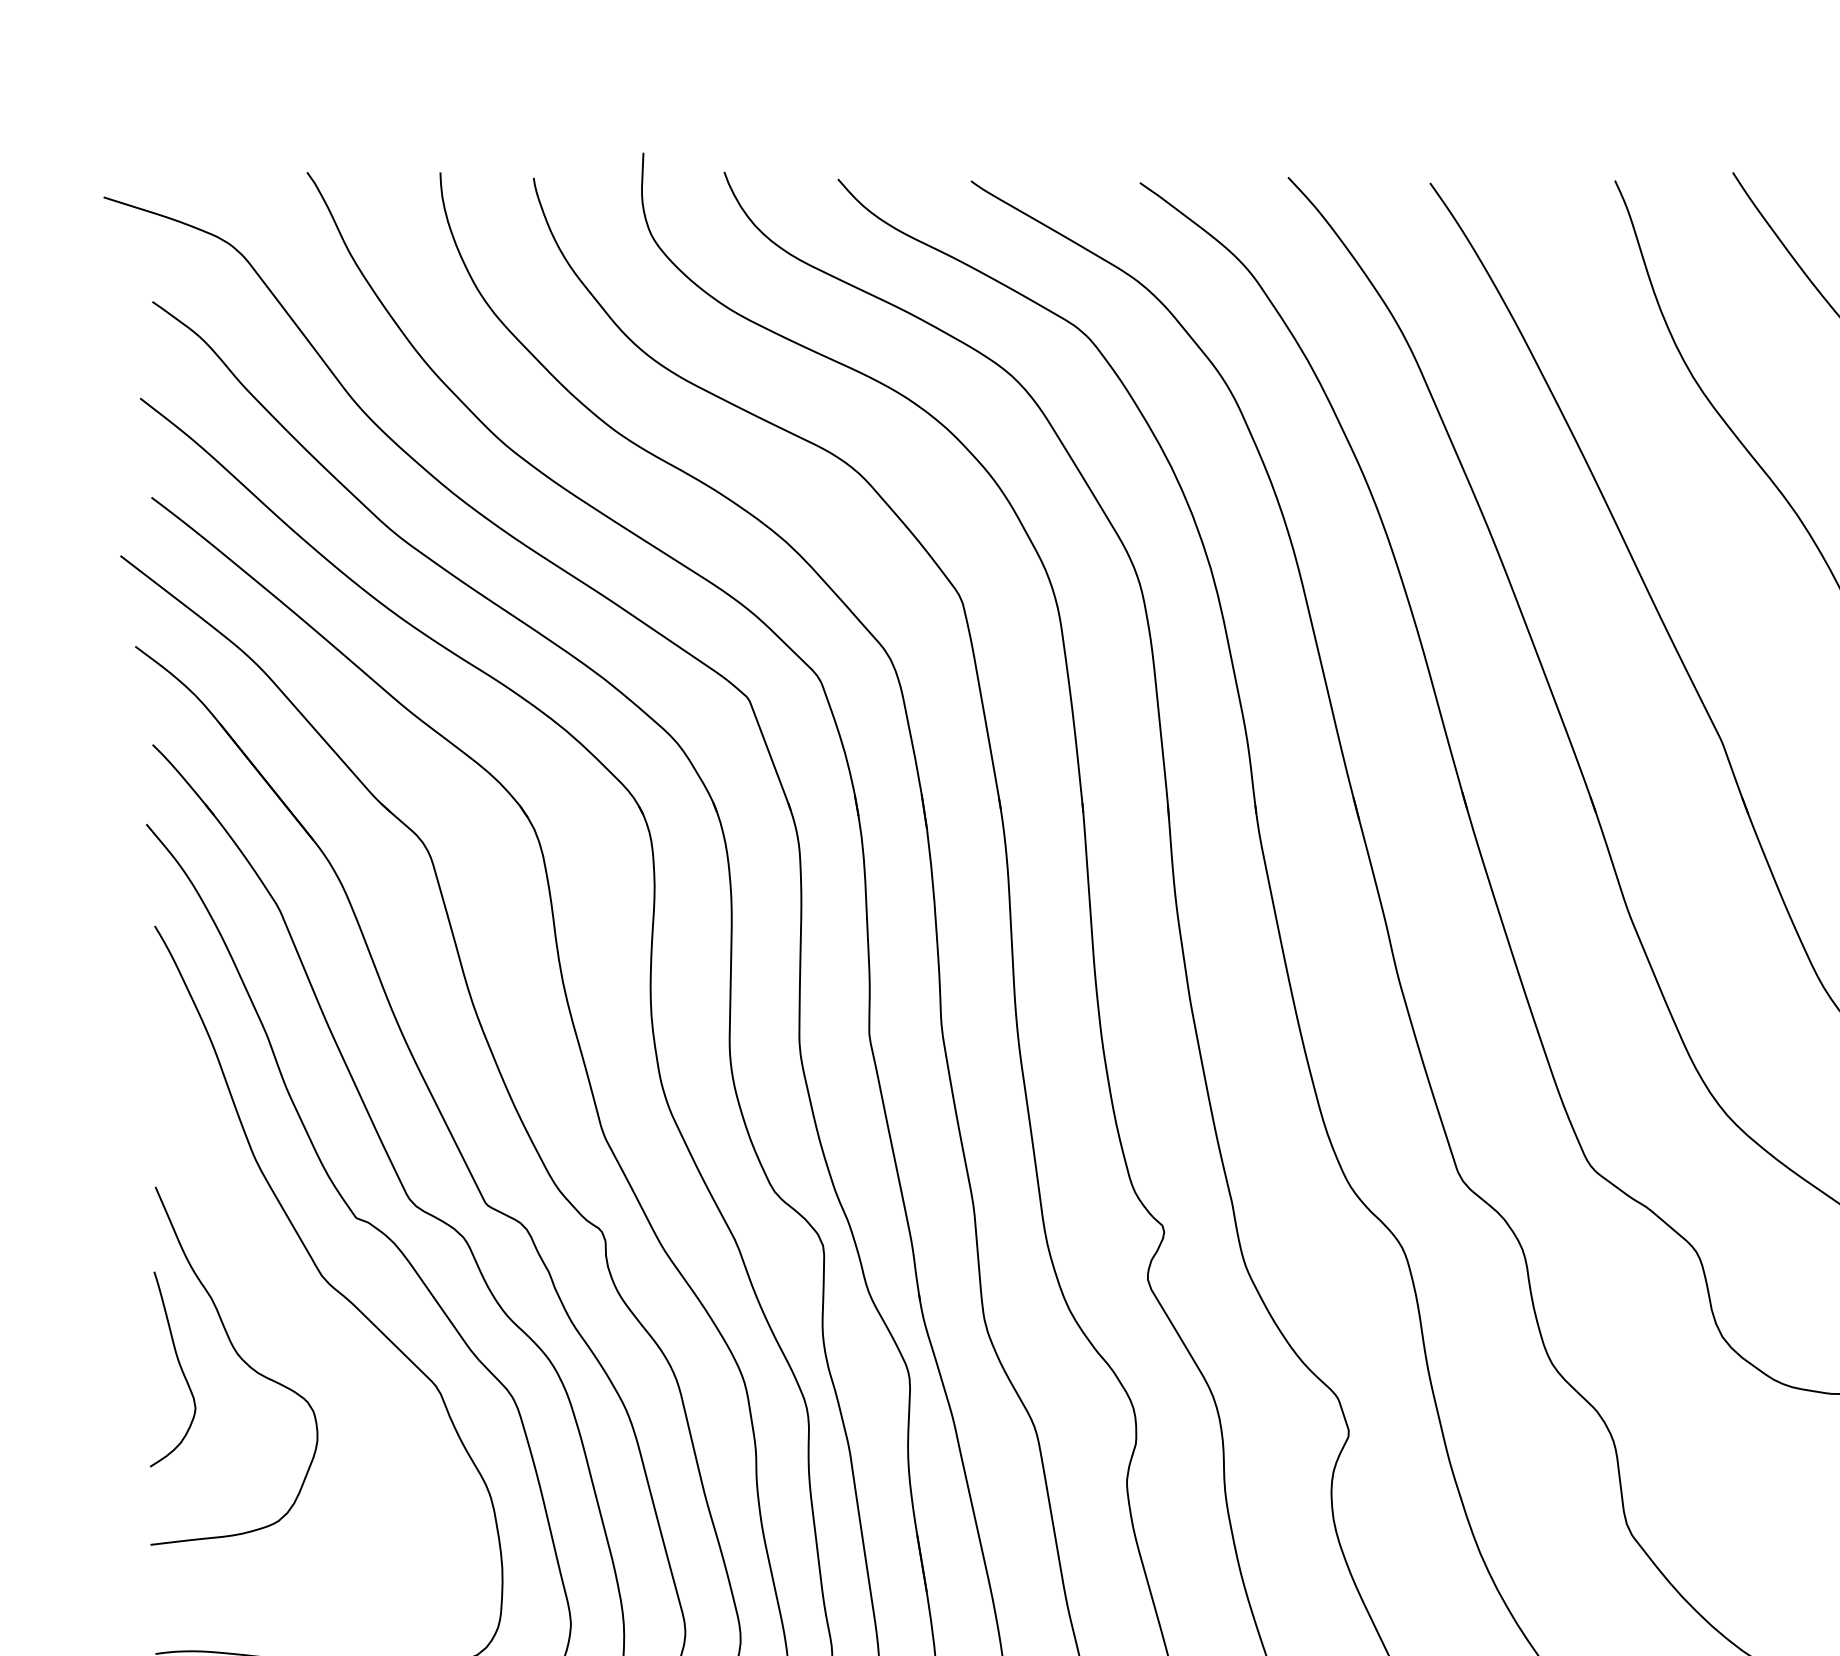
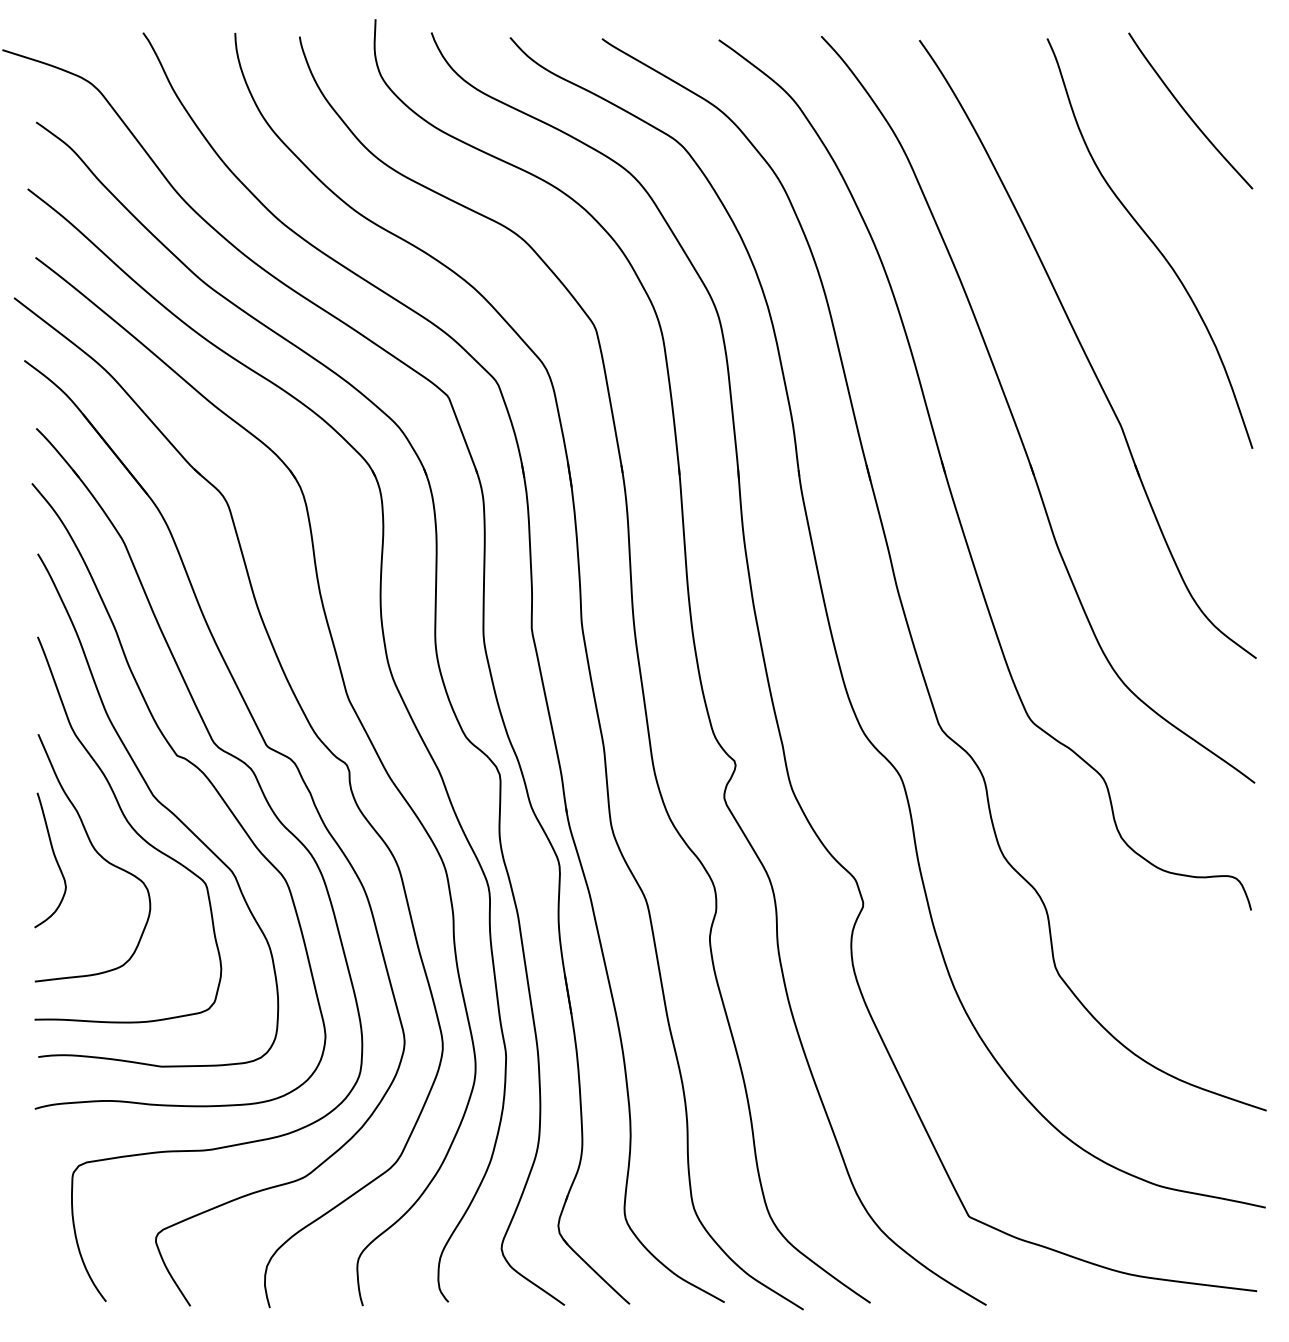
curve: (288, 1321) -> (130, 827), added

